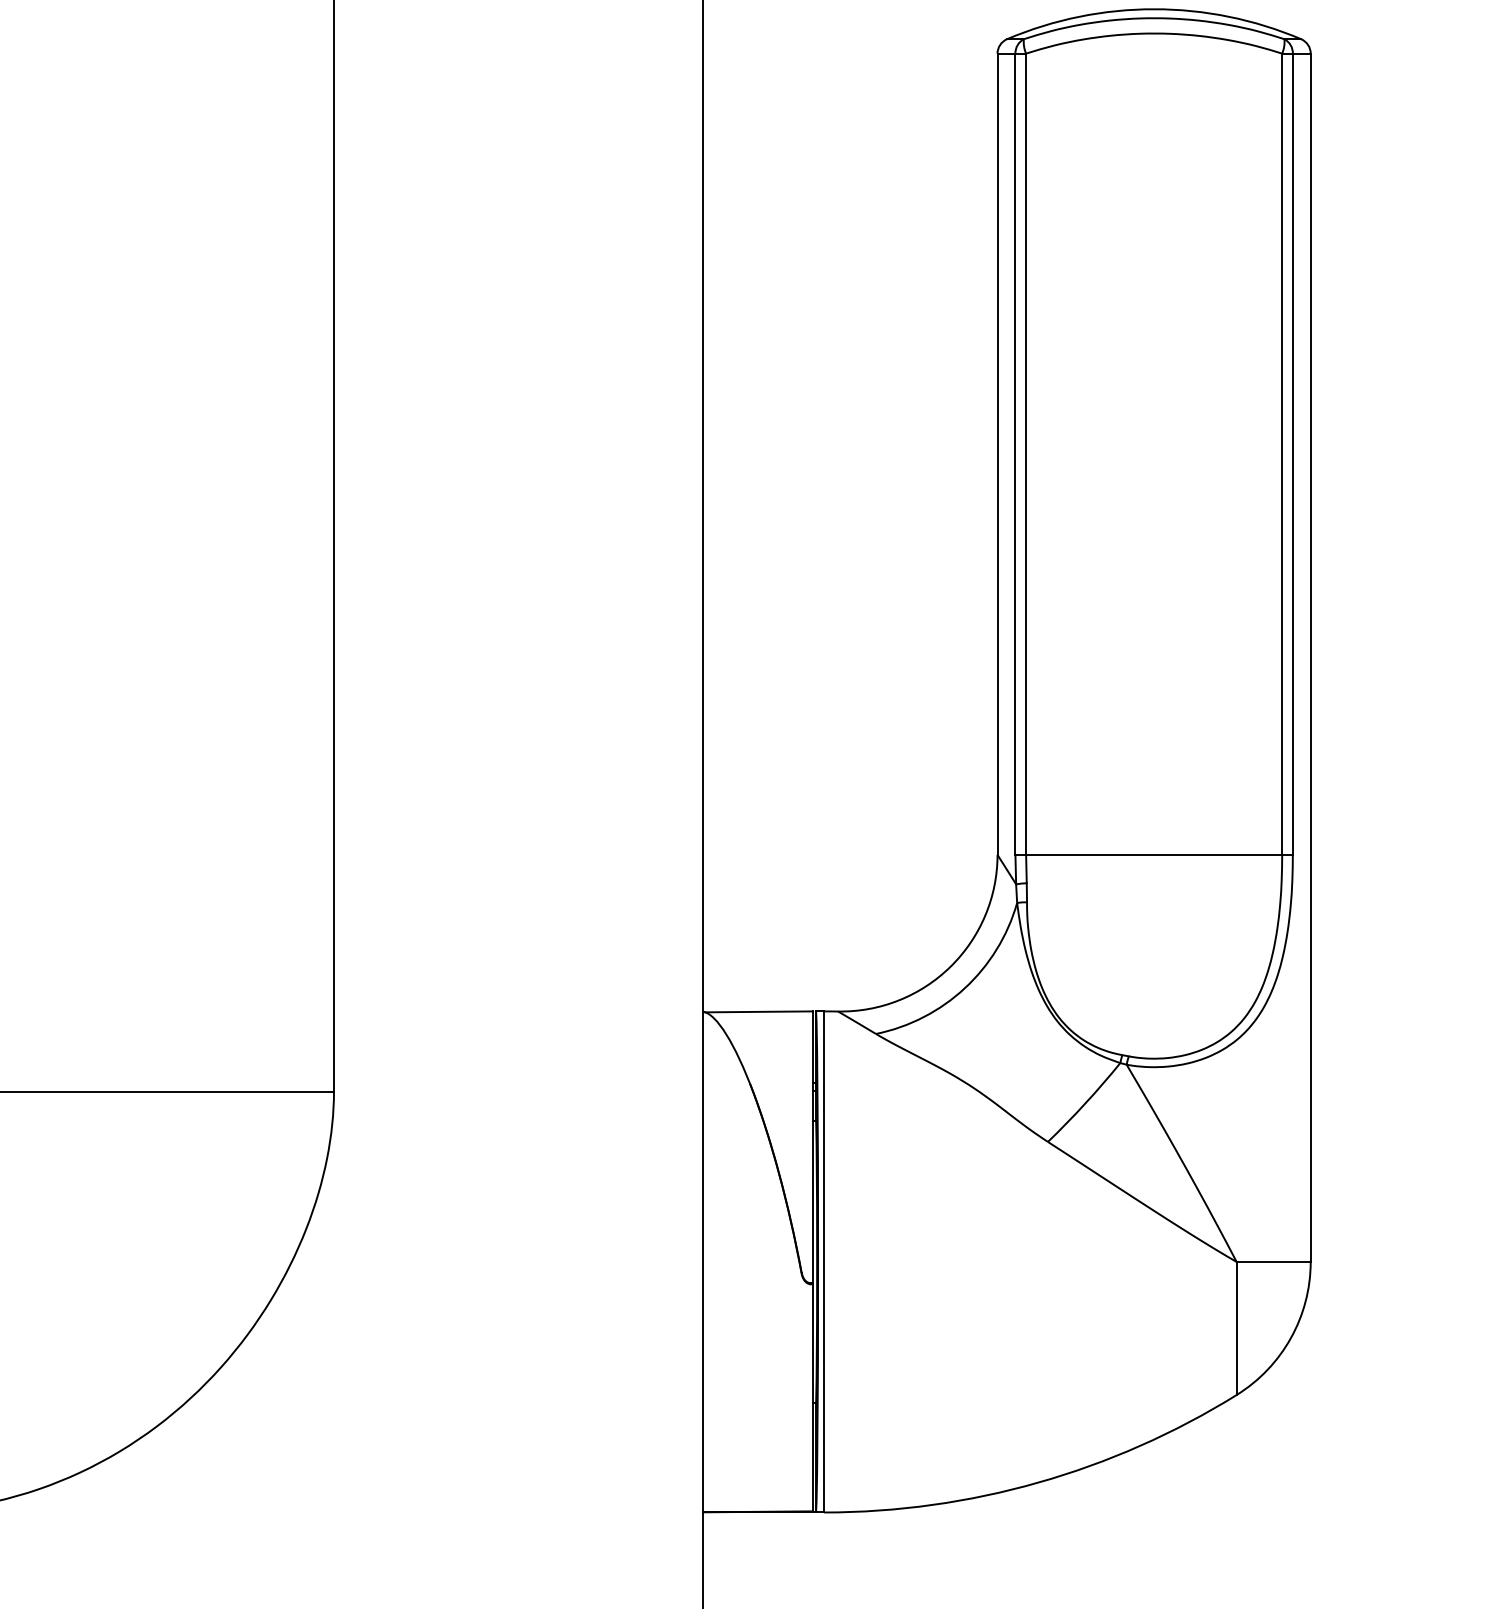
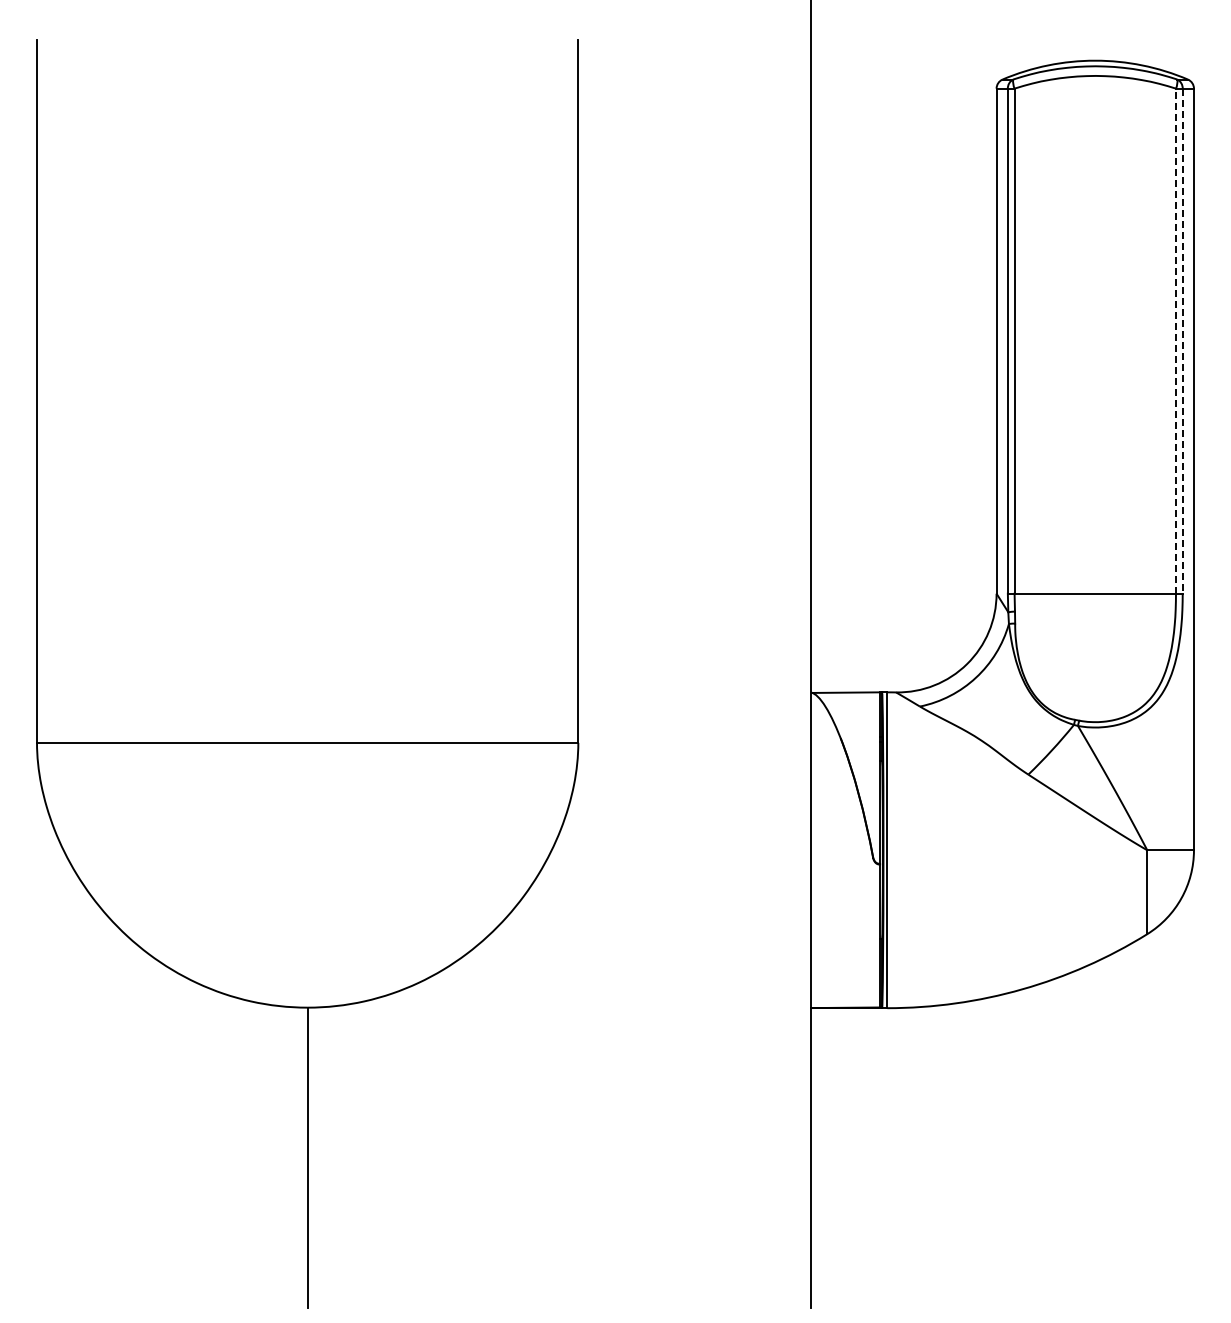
line: (1282, 454) -> (1176, 341), solid -> dashed
line: (1292, 454) -> (1182, 341), solid -> dashed

